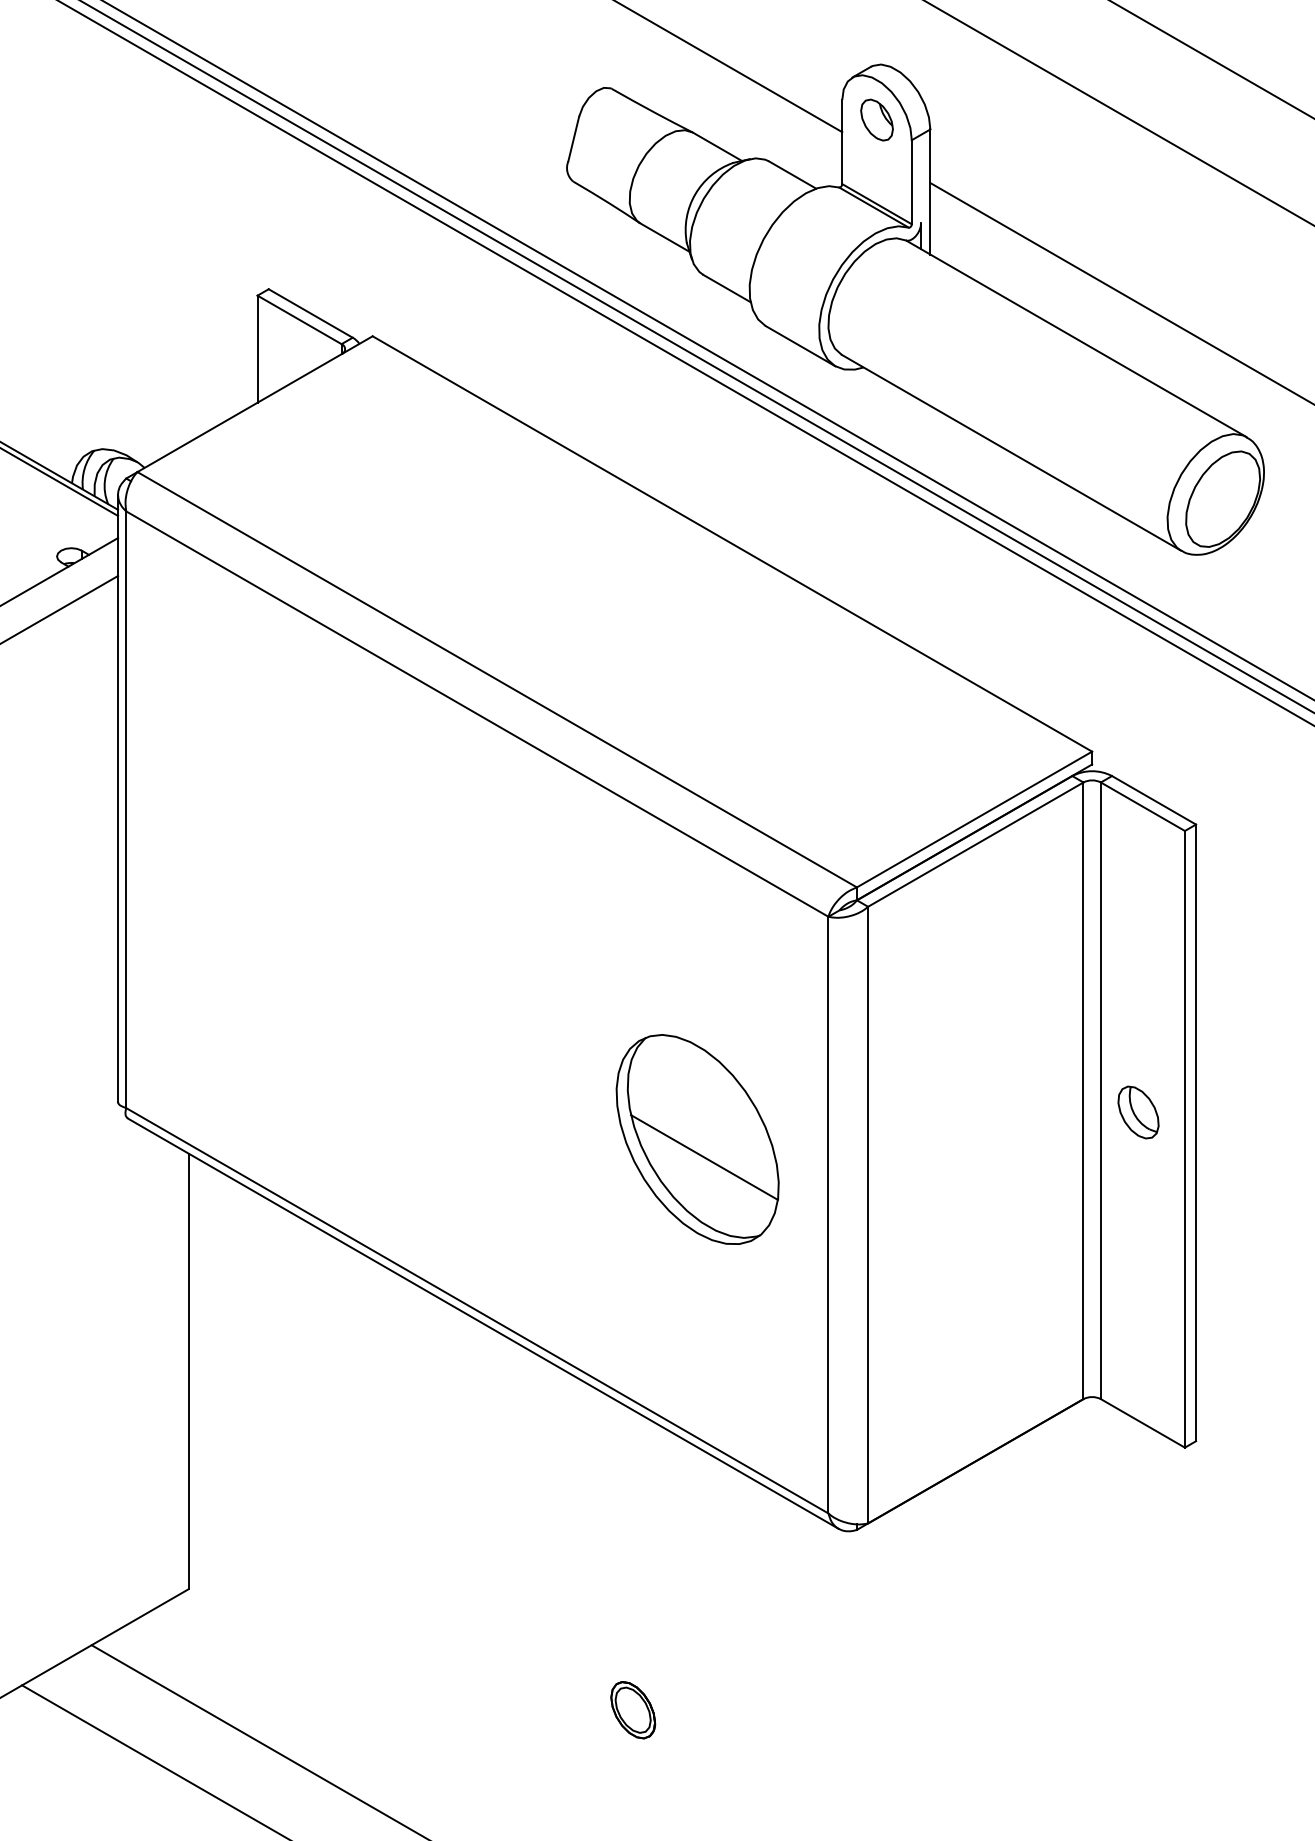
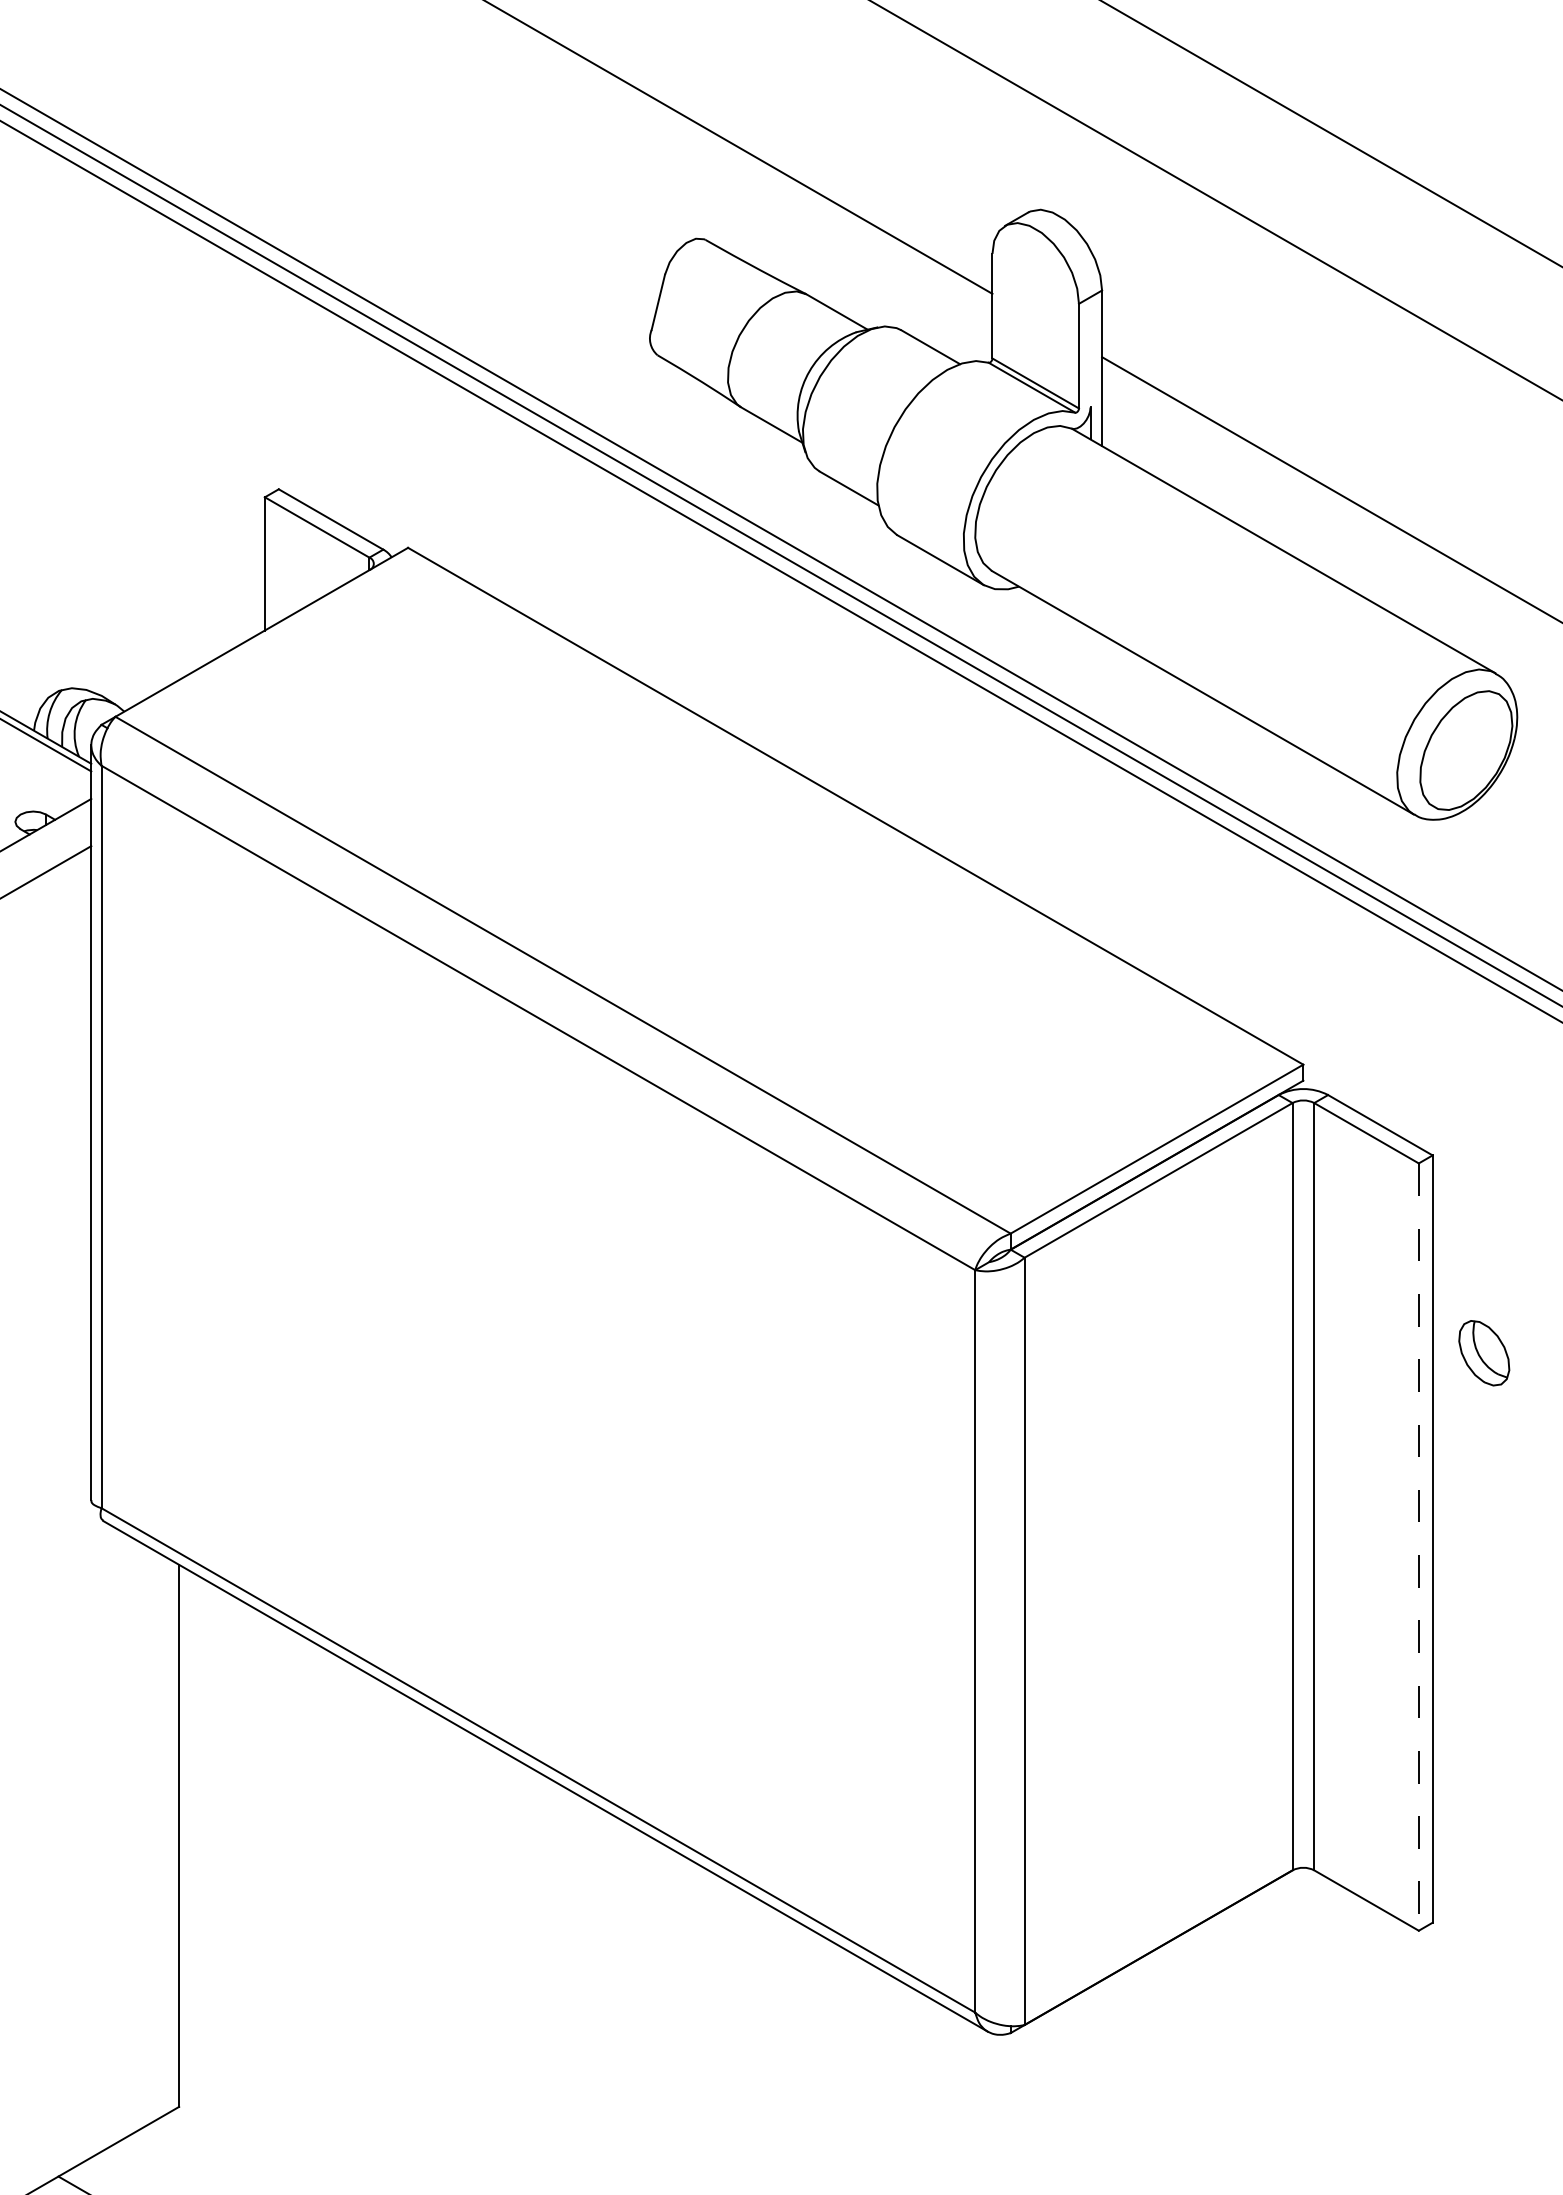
part: (876, 119) -> (1035, 278), removed
part: (1138, 1112) -> (1484, 1353), moved
part: (697, 1139) -> (812, 1547), removed
line: (1184, 1139) -> (1418, 1547), solid -> dashed

